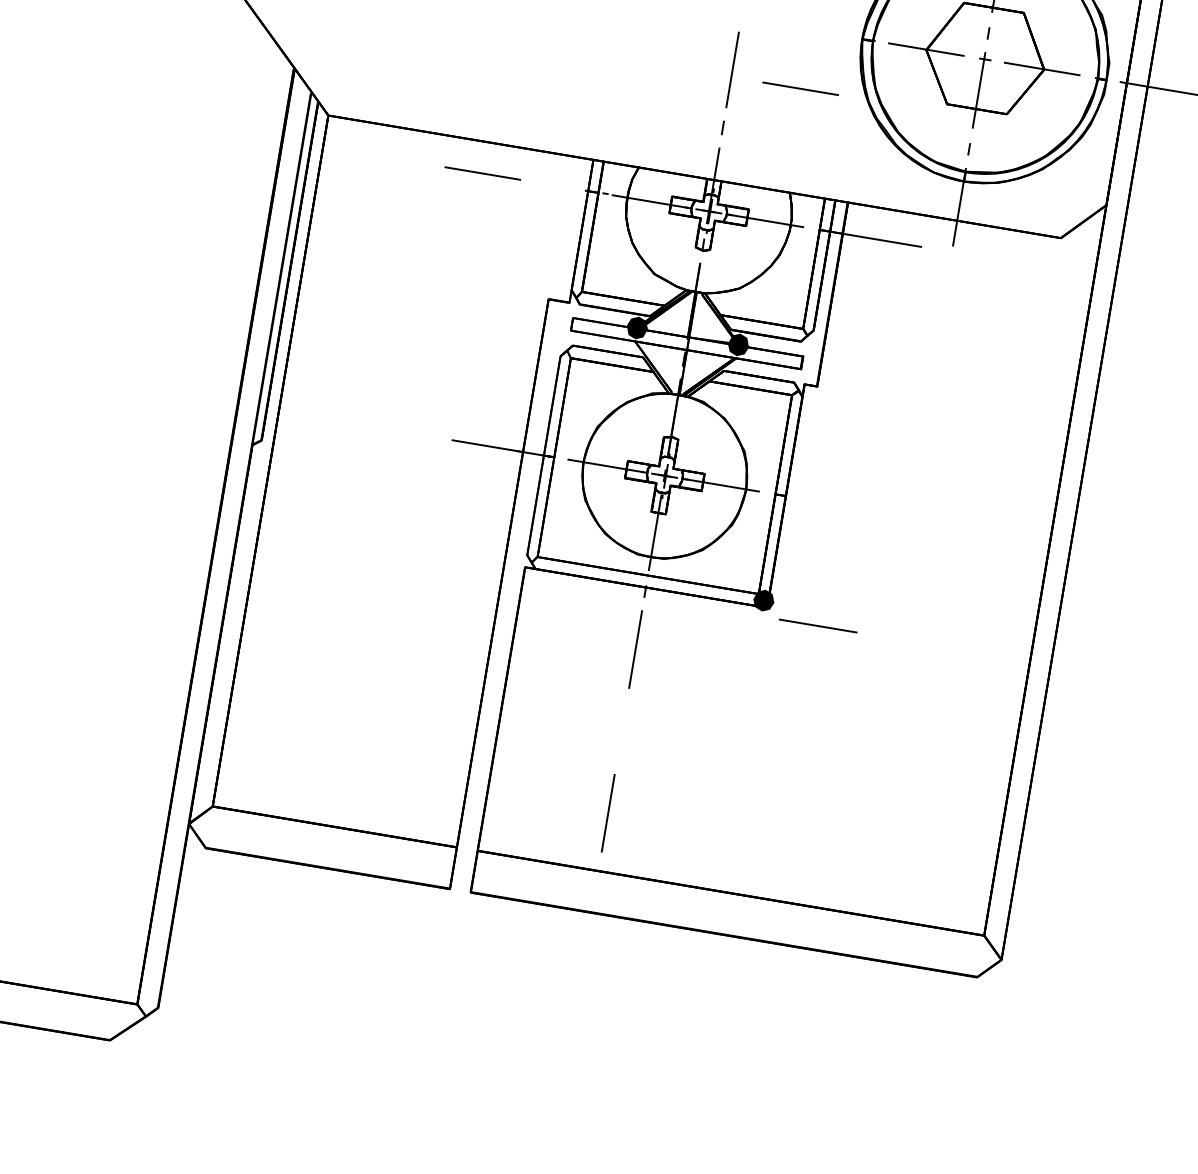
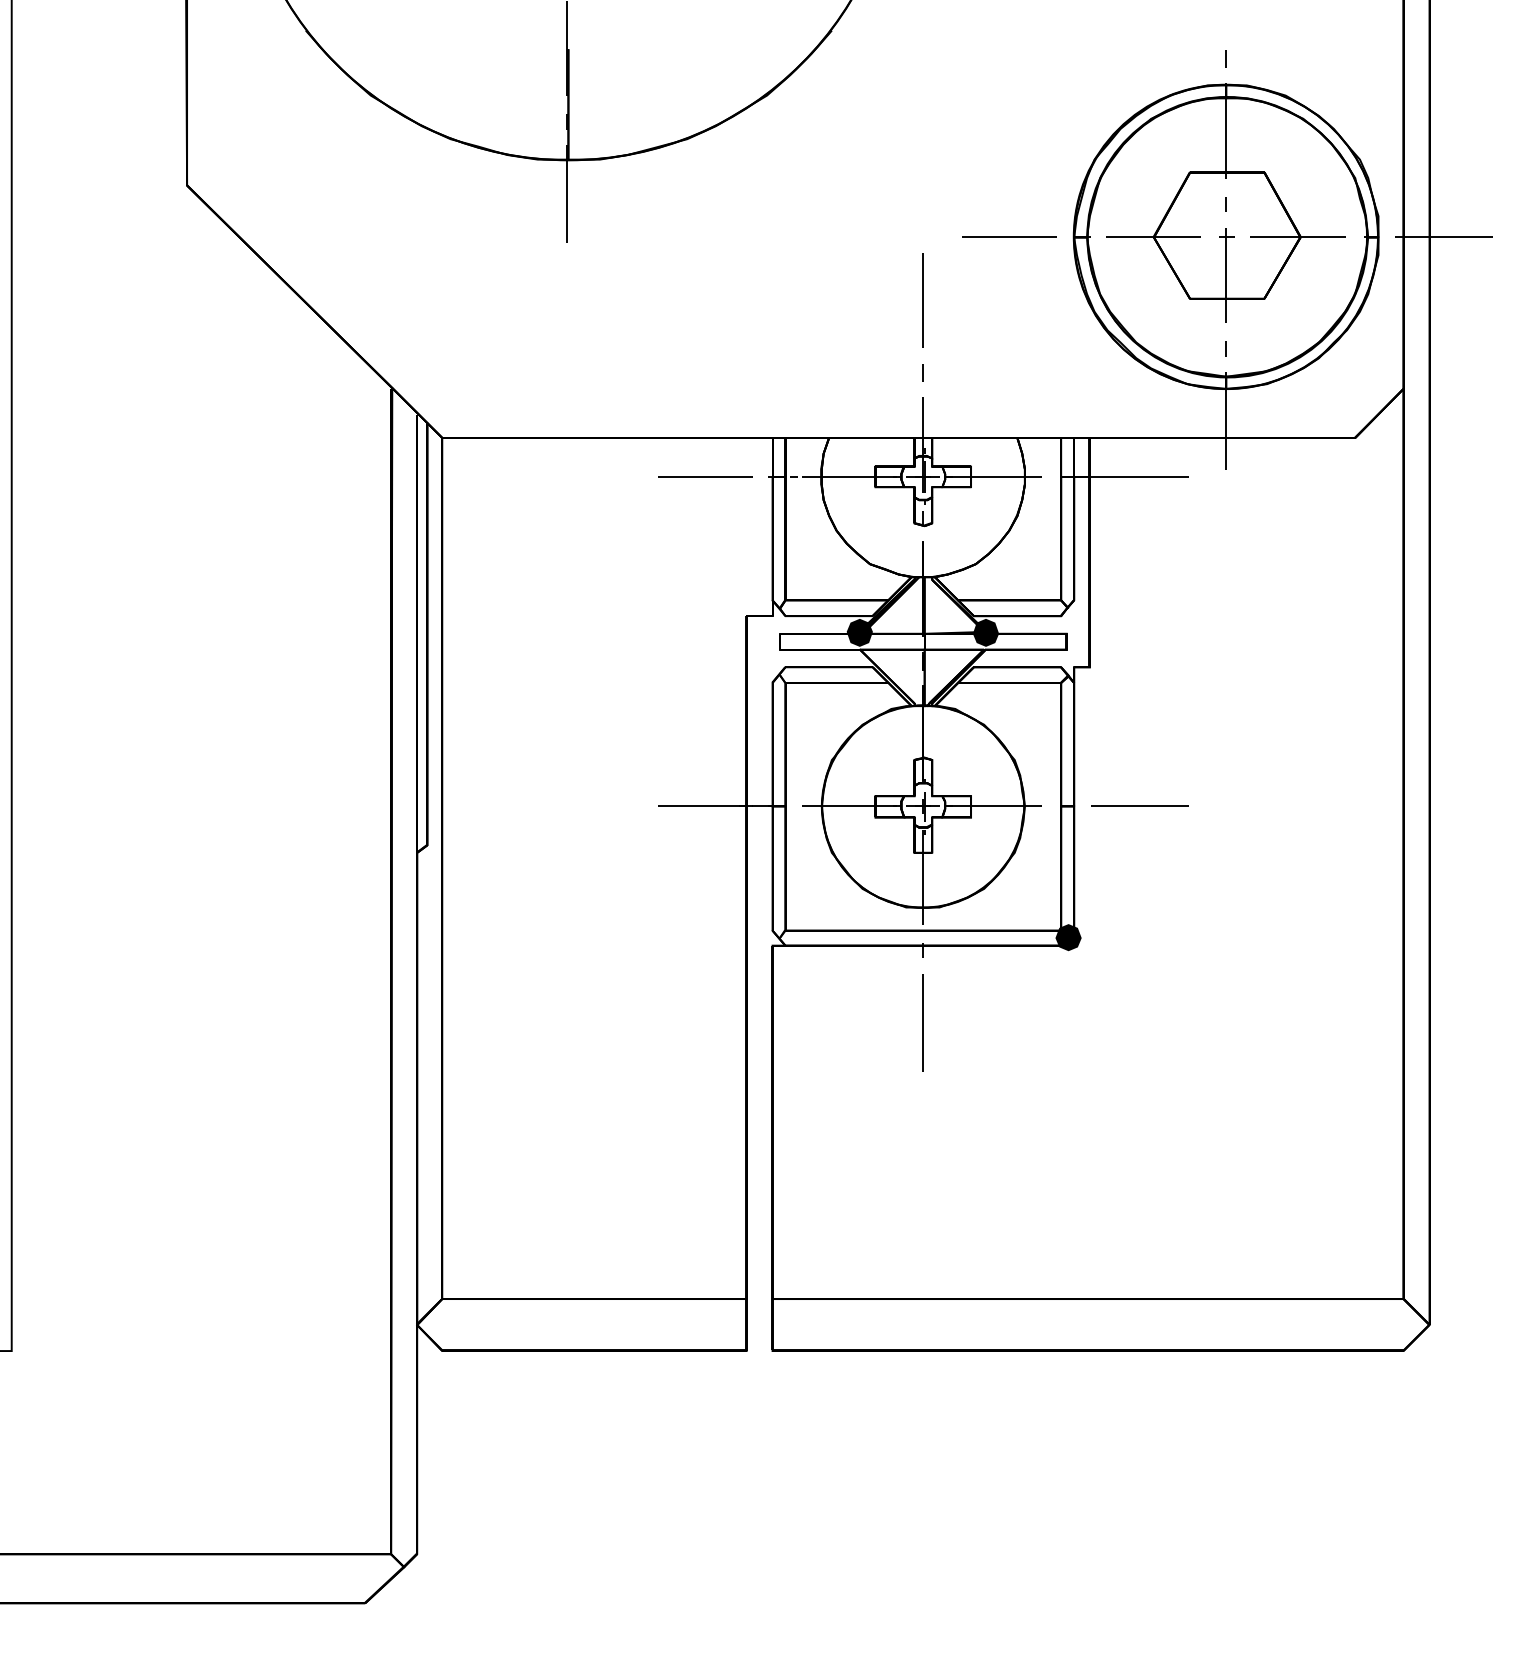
line: (800, 88) -> (1009, 236), moved
line: (483, 173) -> (705, 476), moved
line: (818, 625) -> (1139, 805), moved
line: (607, 812) -> (922, 1226), removed

